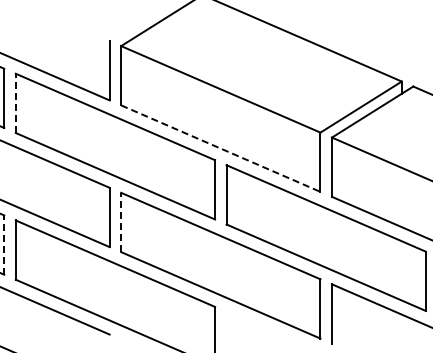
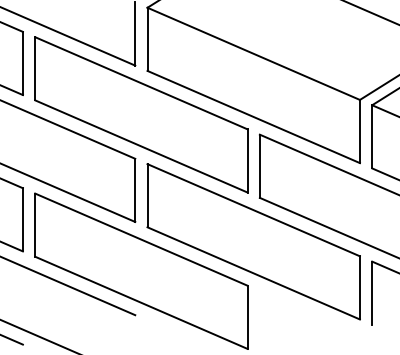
line: (15, 103) -> (34, 68), dashed -> solid
line: (220, 148) -> (253, 116), dashed -> solid
line: (121, 222) -> (147, 195), dashed -> solid
line: (4, 245) -> (23, 220), dashed -> solid

